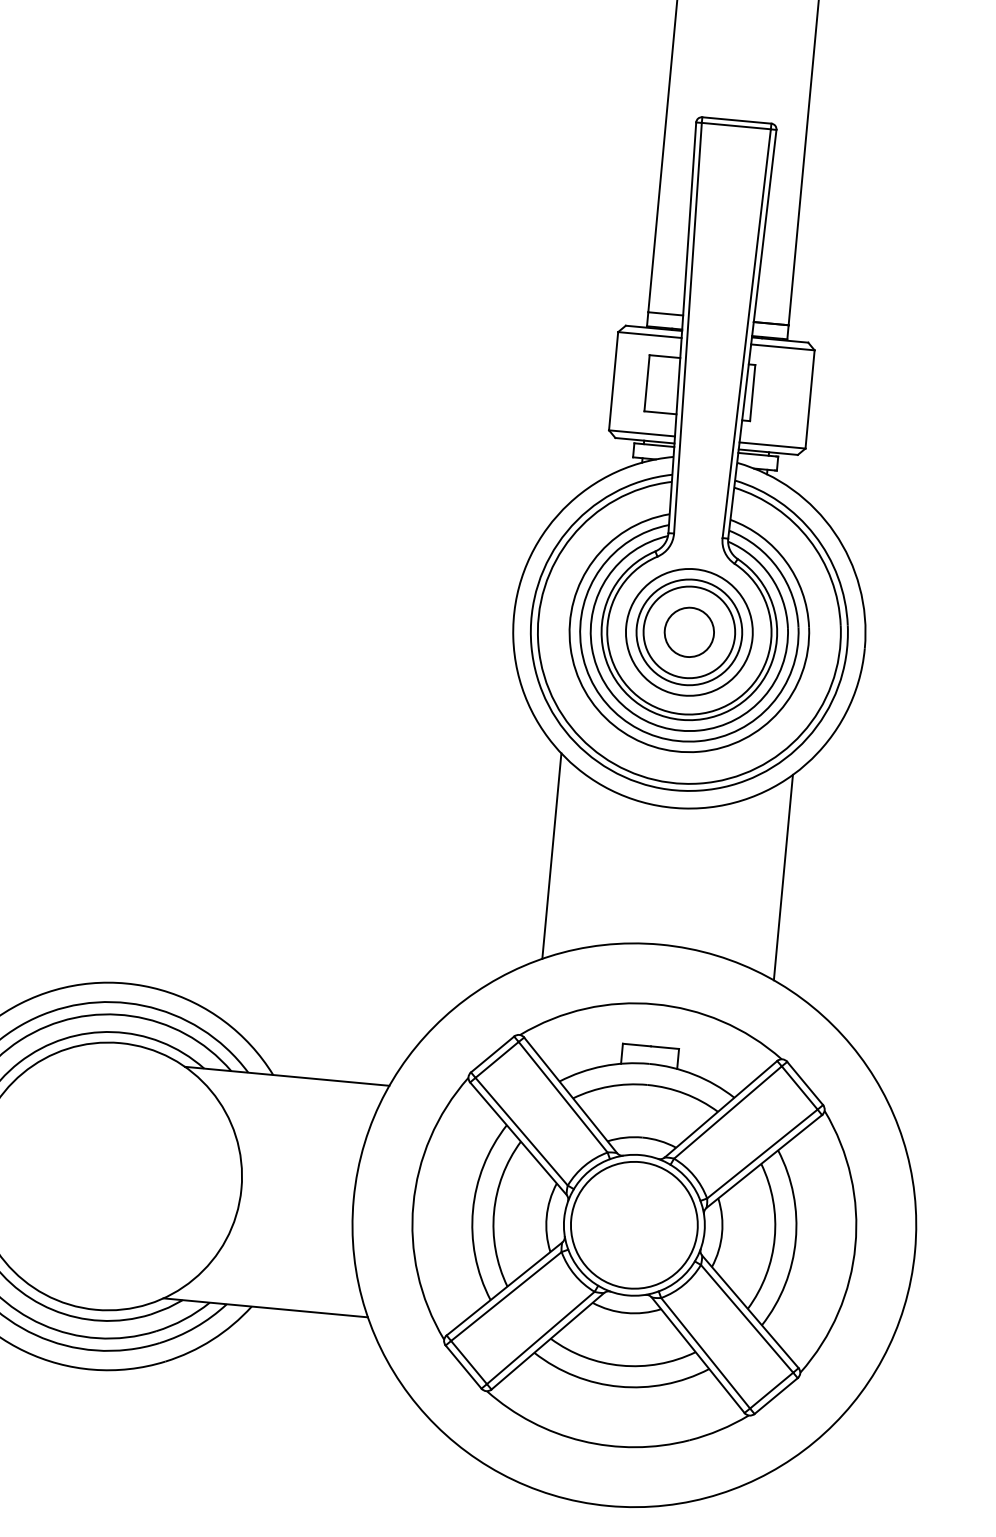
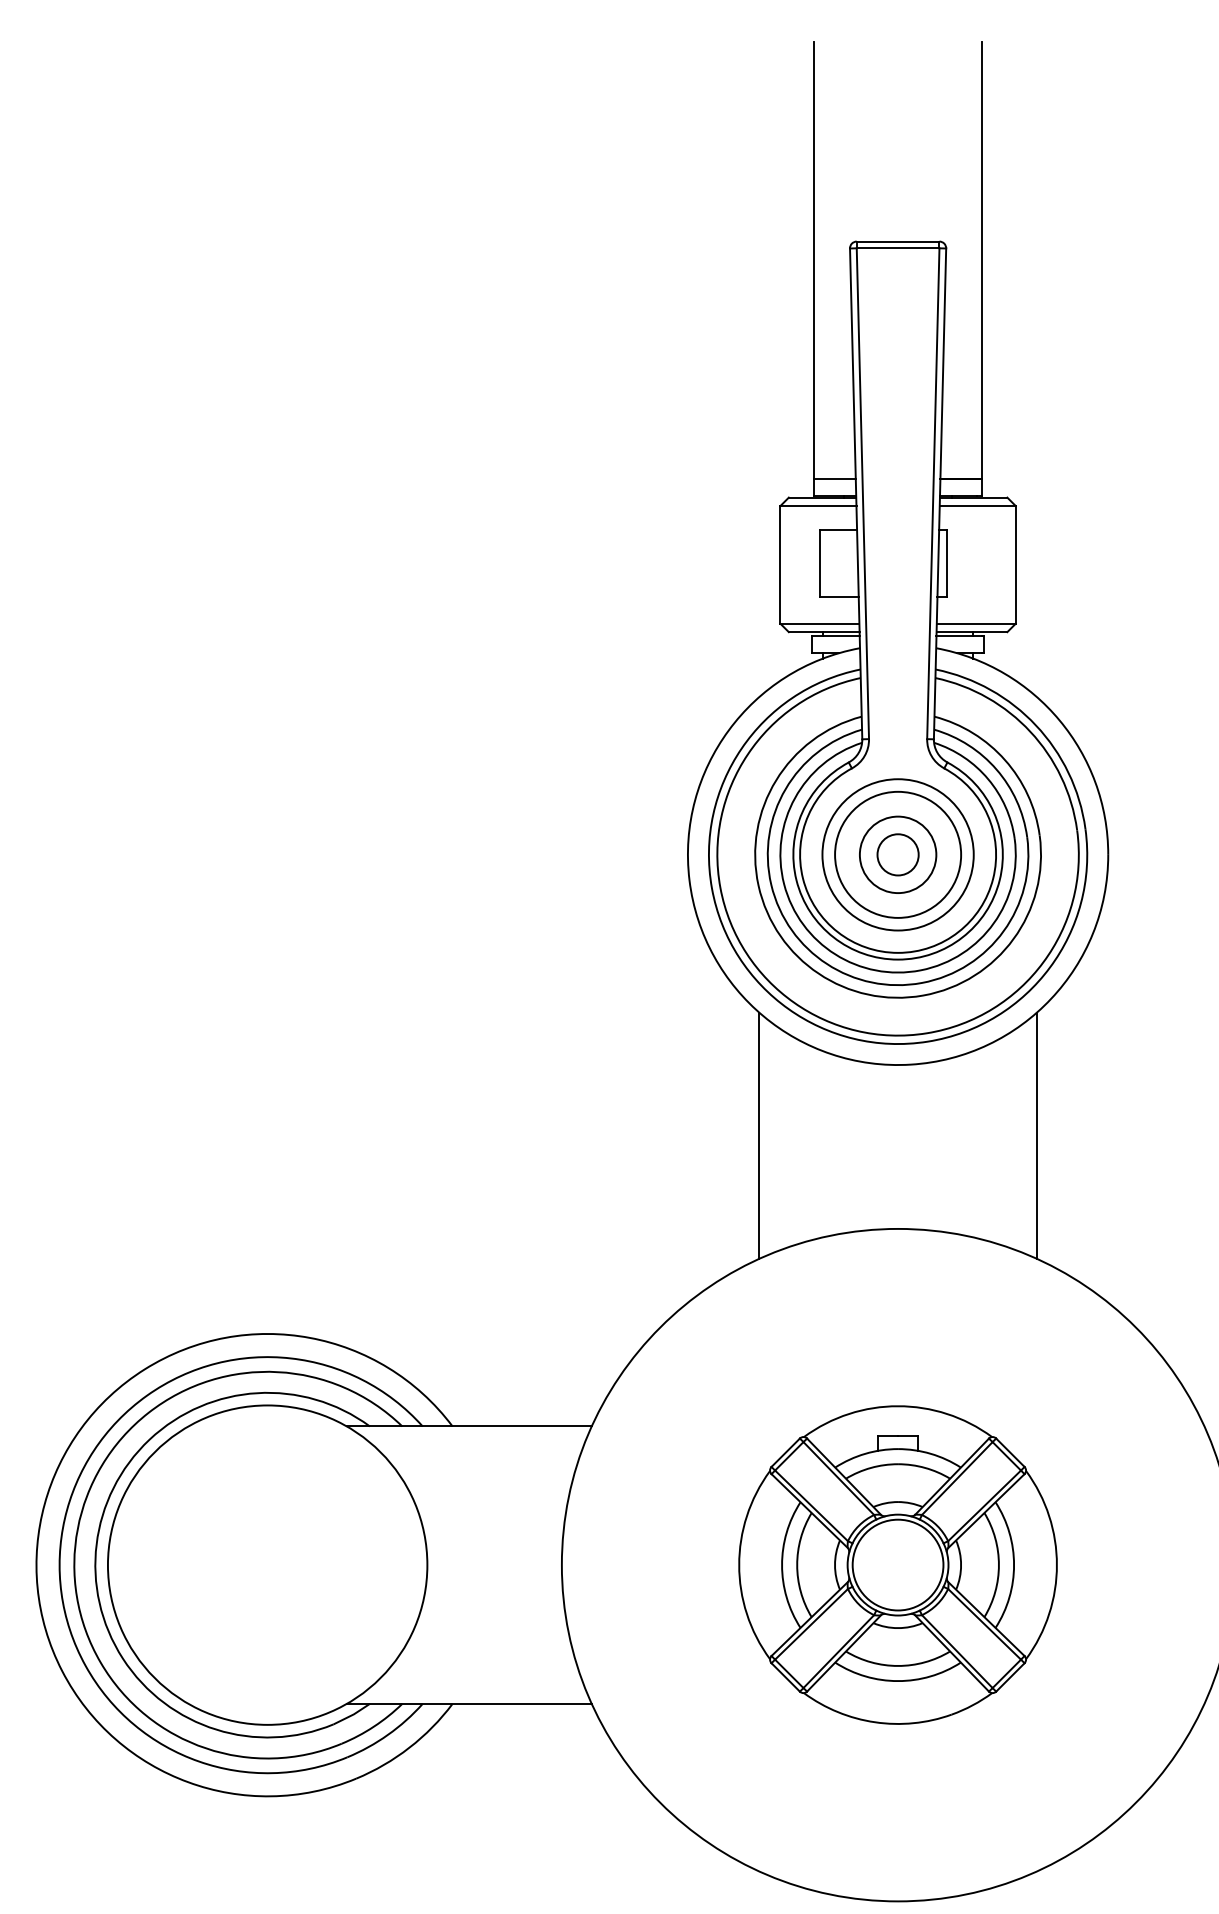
circle: (688, 632) -> (897, 854), size x0.7
circle: (688, 632) -> (897, 854), size x0.7
part: (633, 1224) -> (897, 1564), size x0.6

